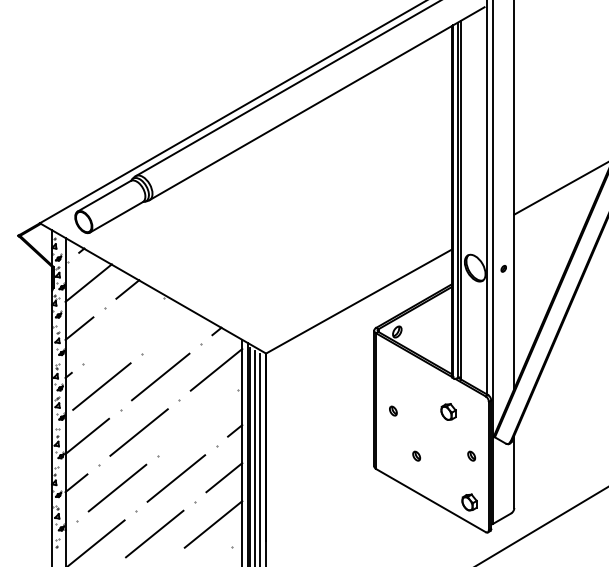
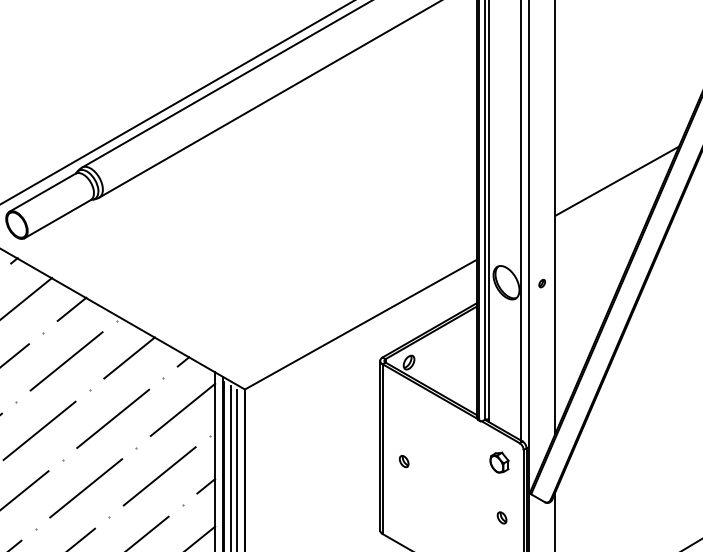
line: (173, 327) -> (129, 356), added
line: (123, 330) -> (66, 360), added
part: (448, 411) -> (499, 462), moved
line: (197, 422) -> (159, 475), added
part: (416, 455) -> (433, 517), removed

